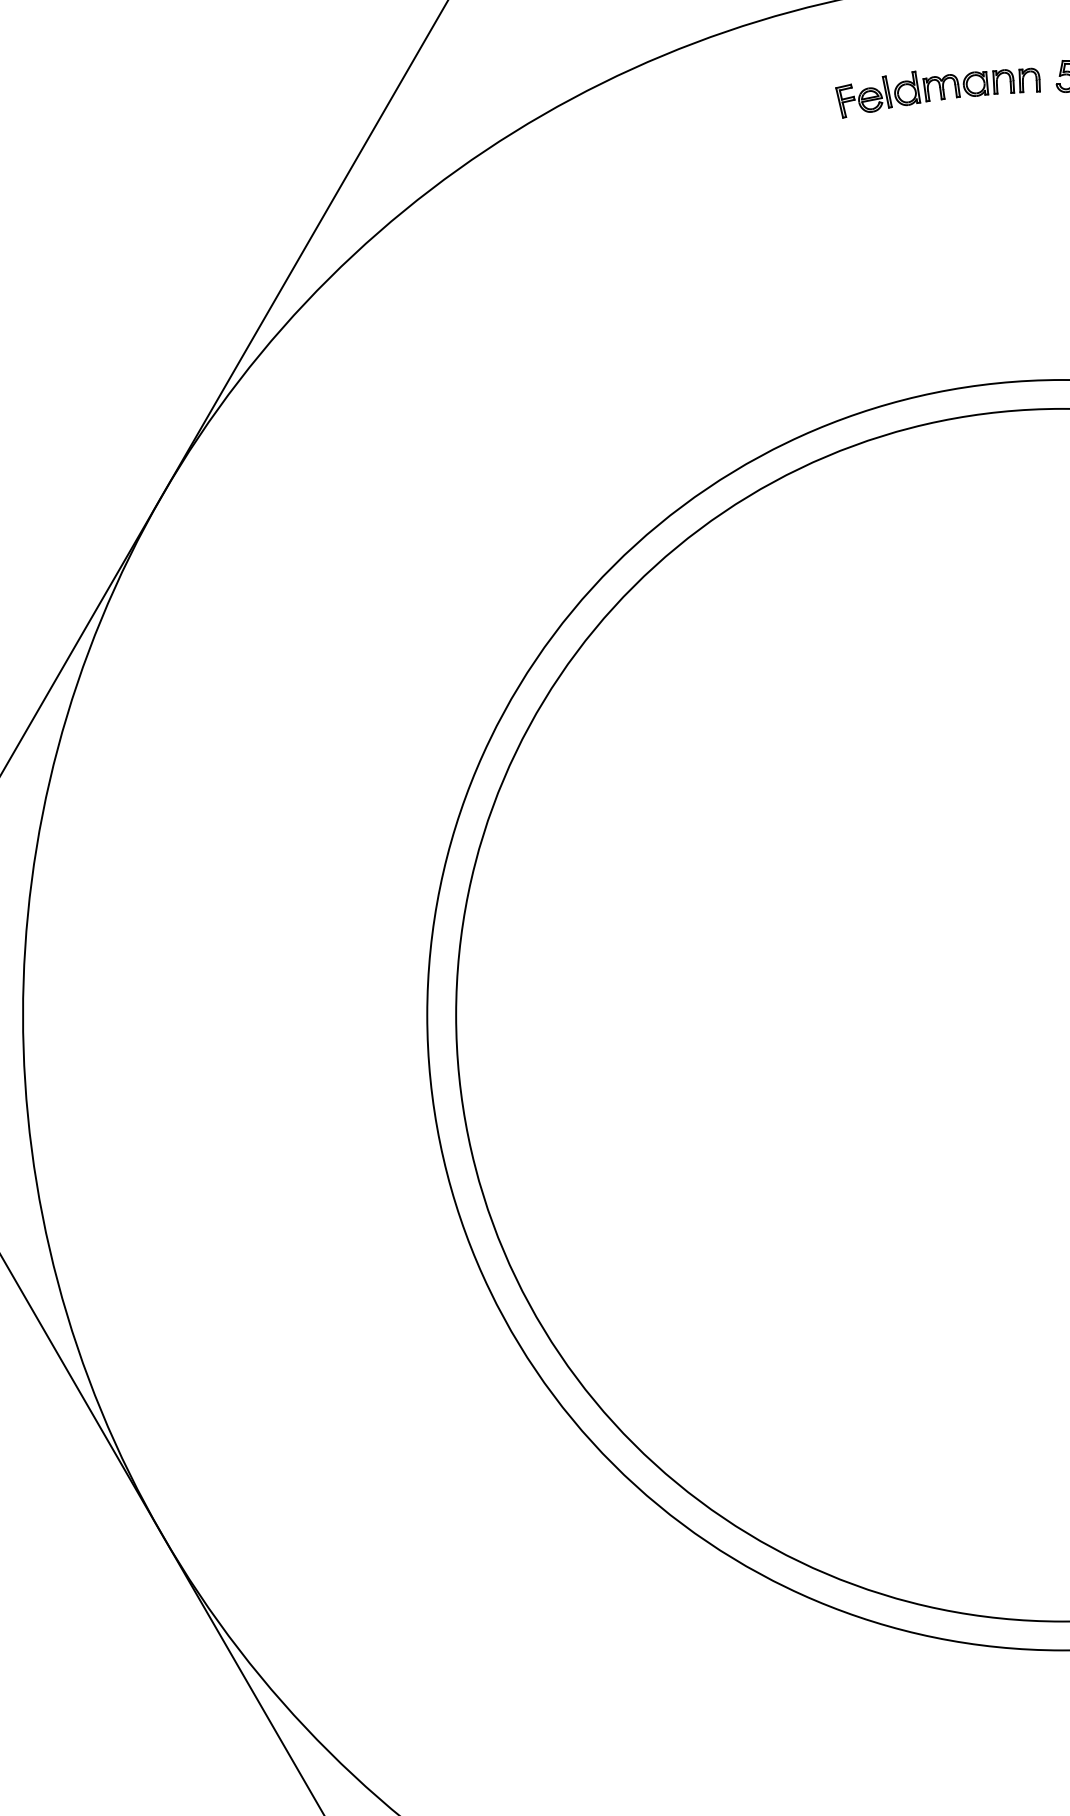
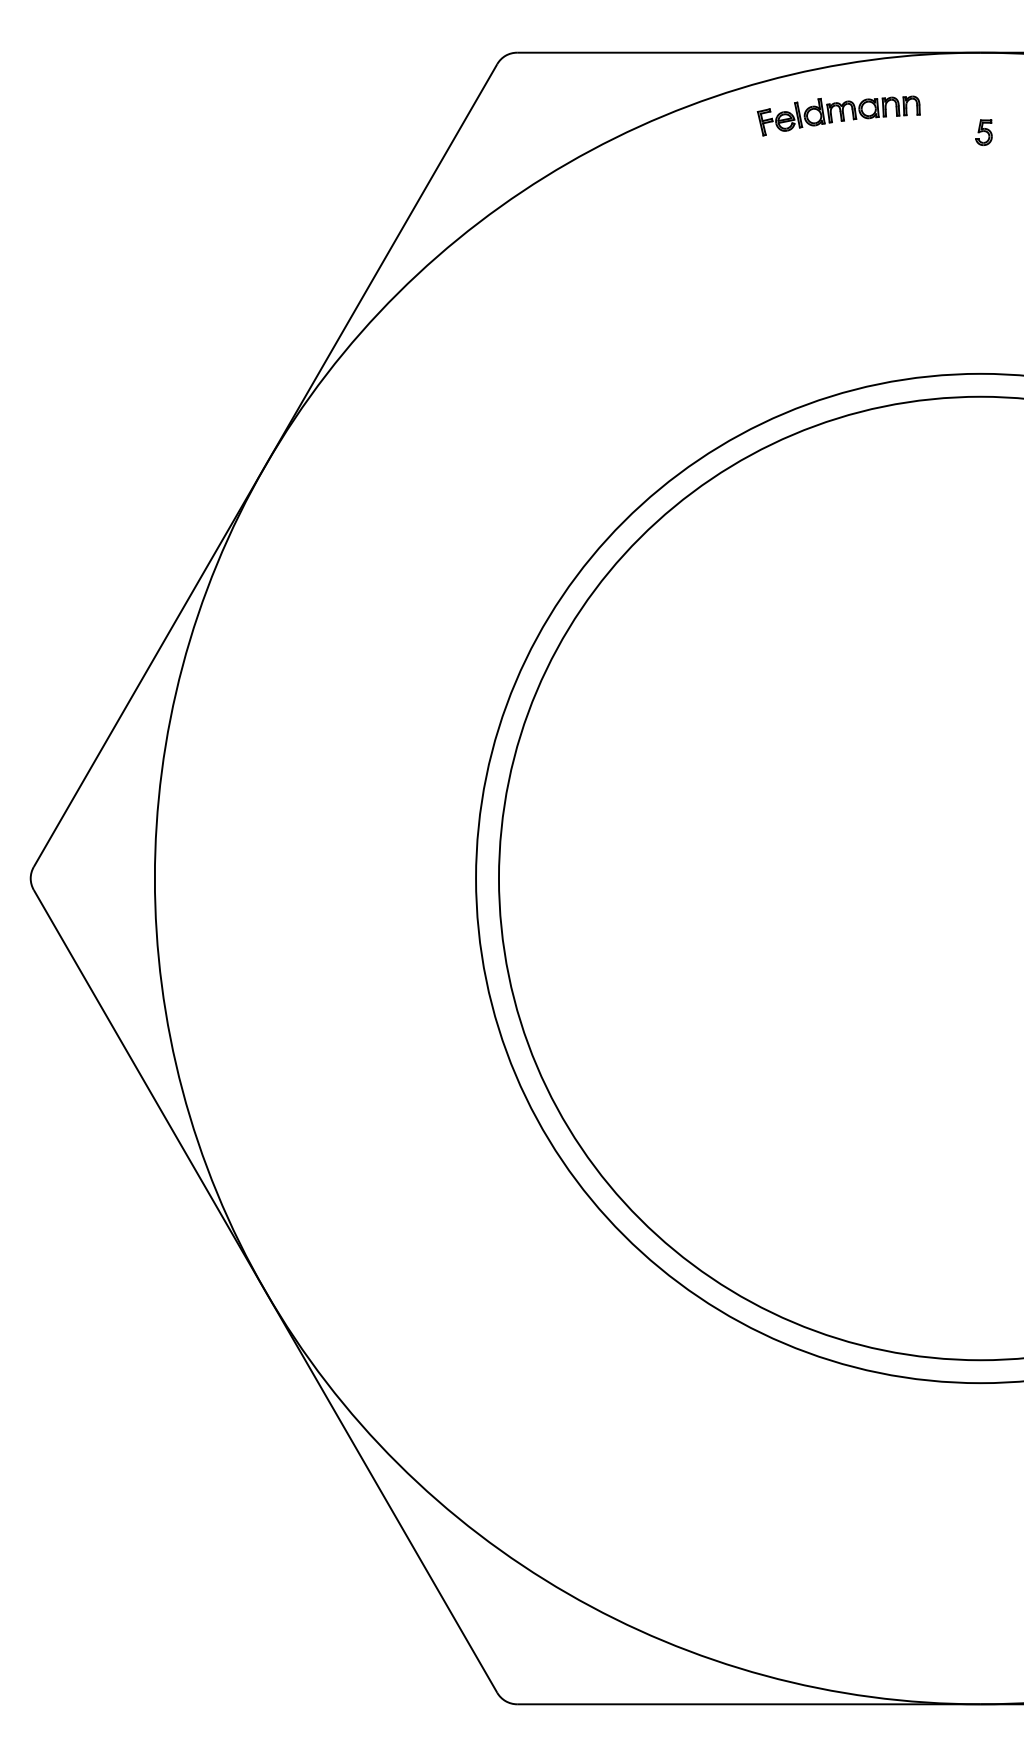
part: (937, 92) -> (838, 115), moved

